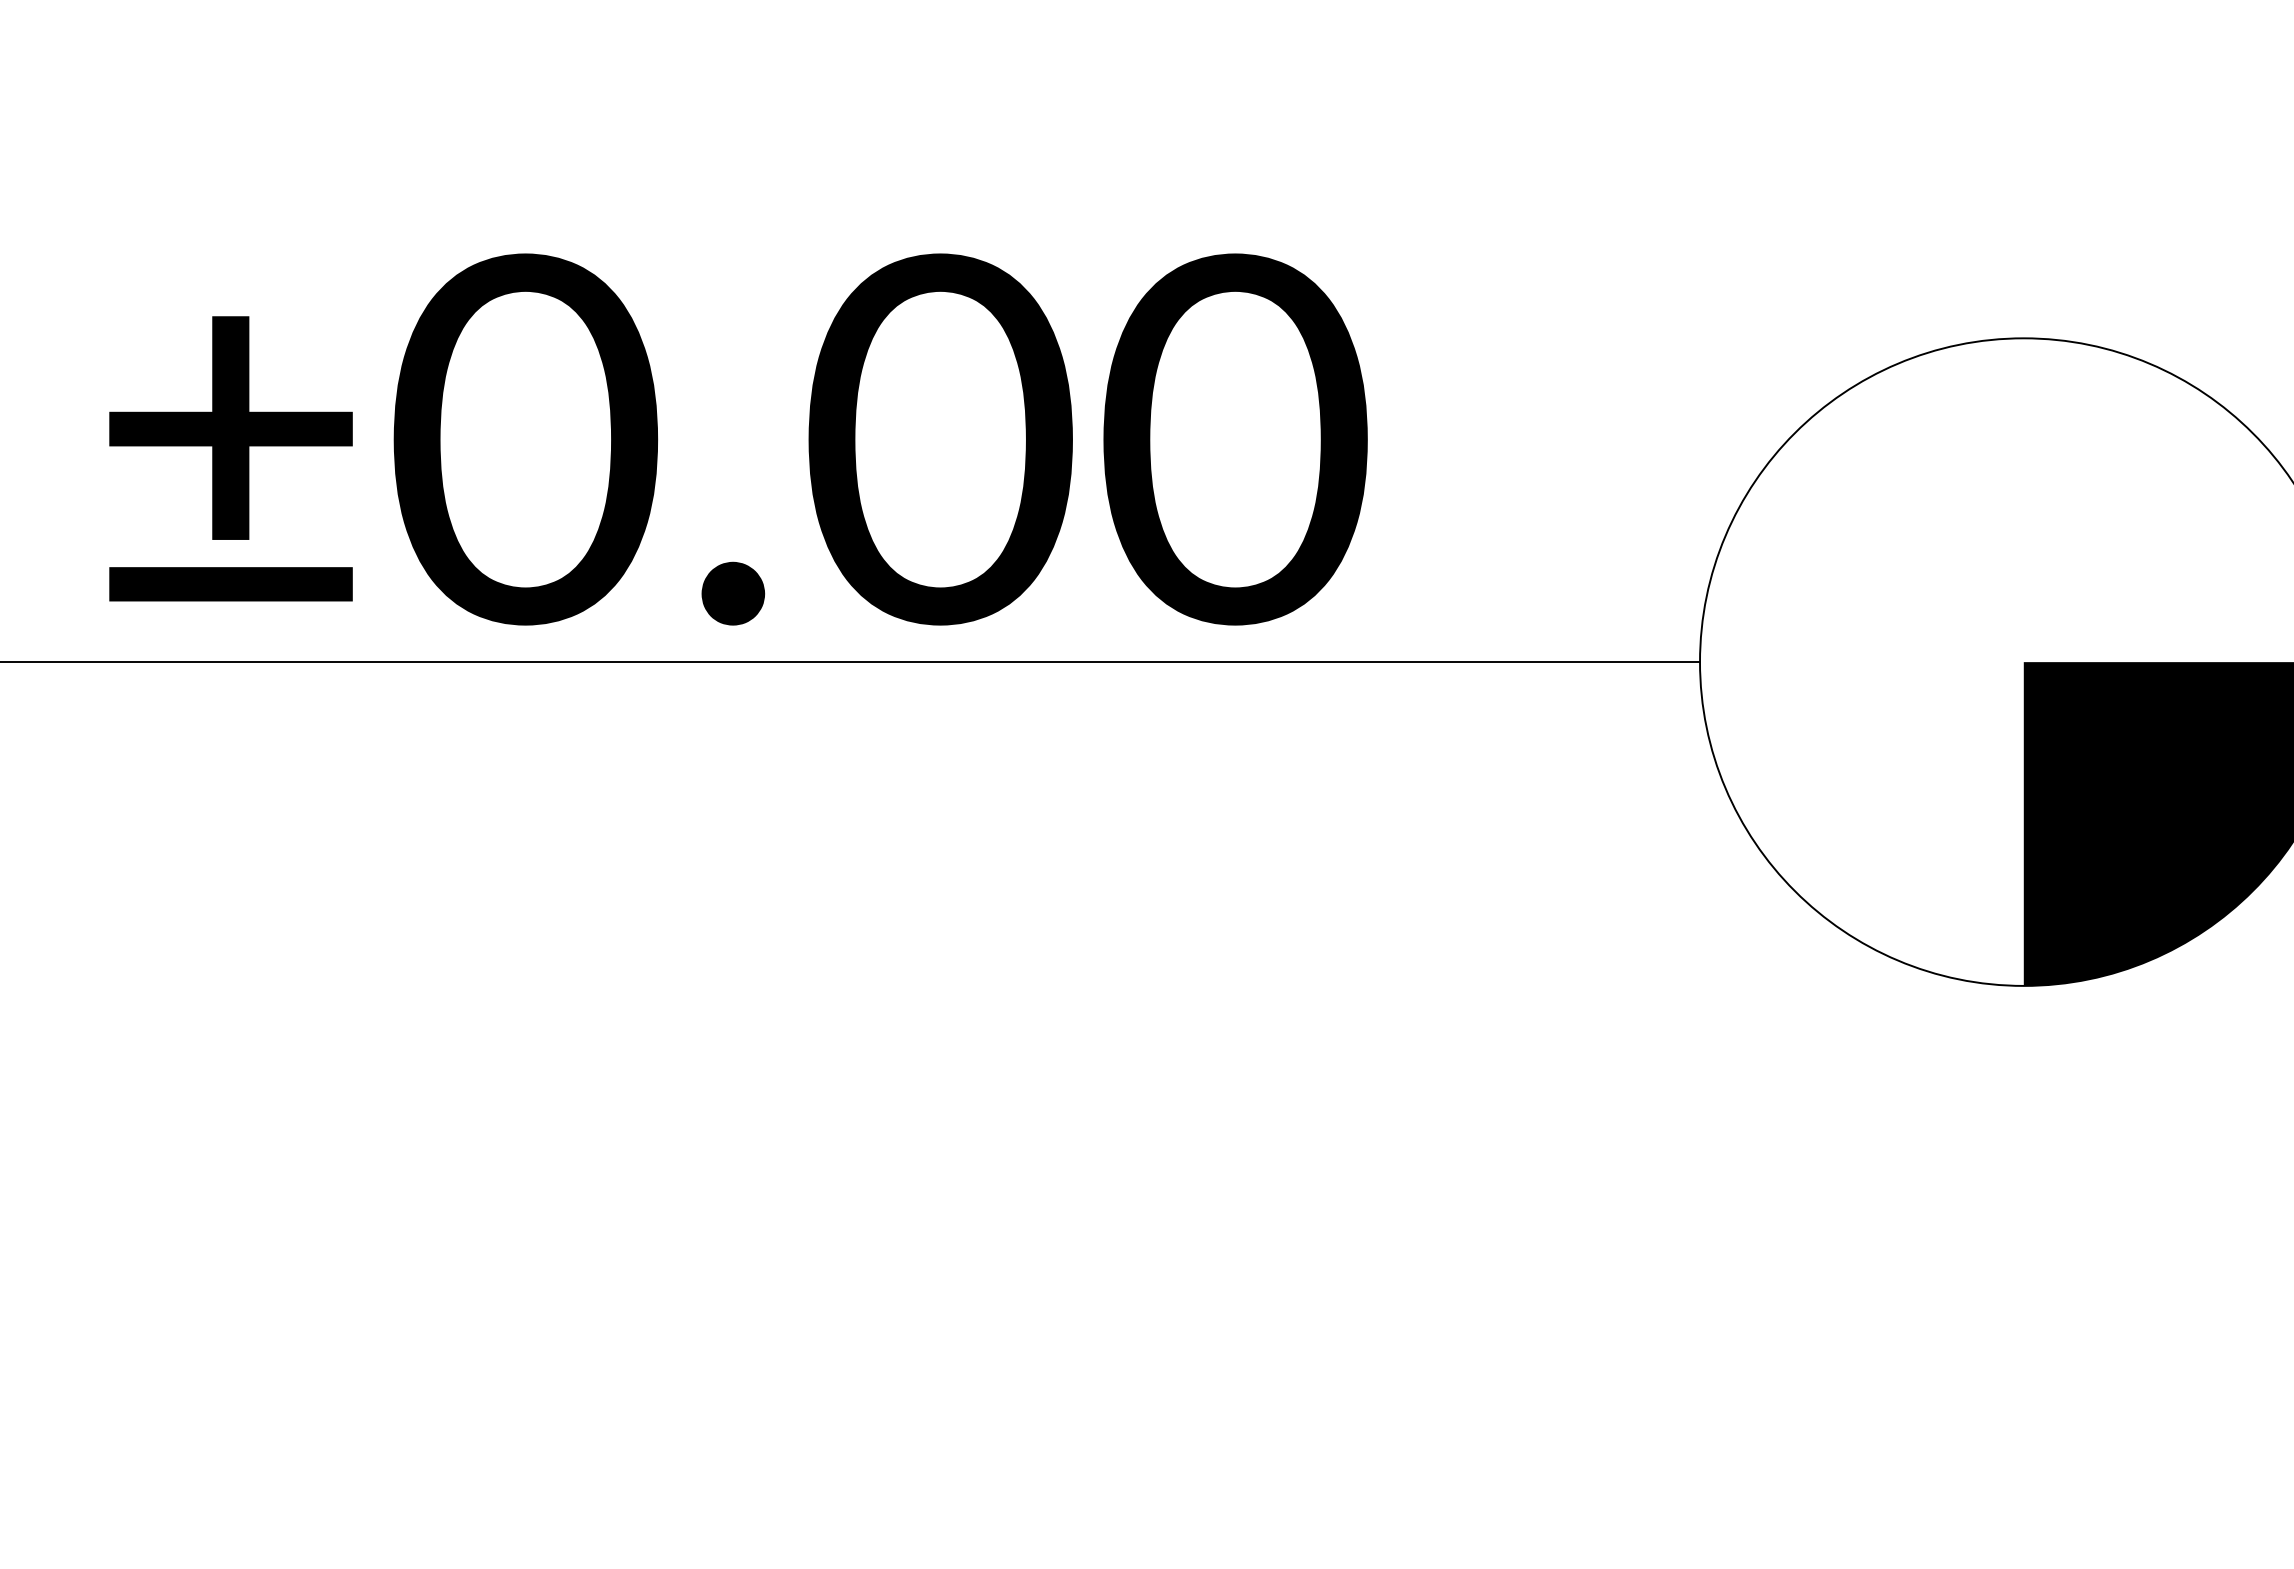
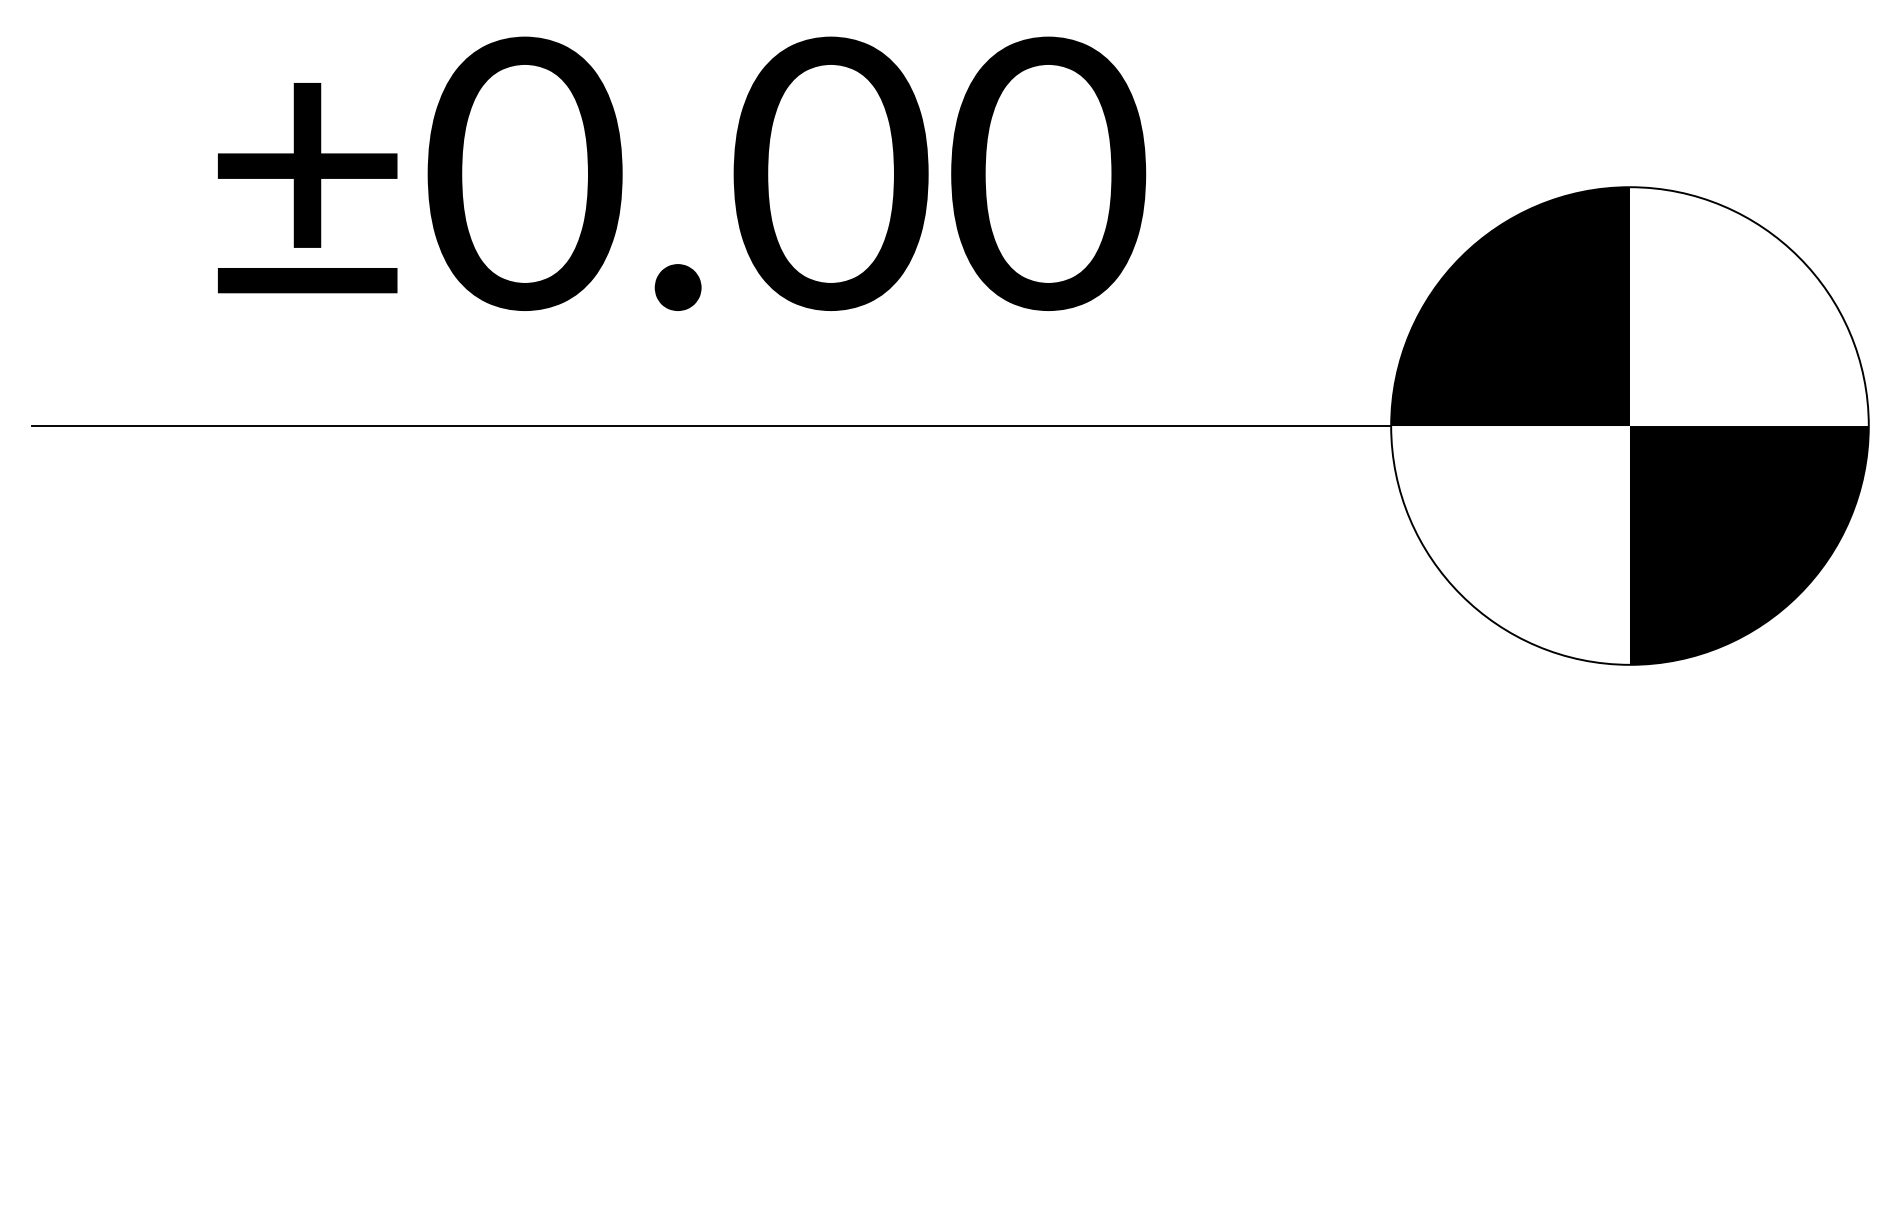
text: (739, 439) -> (682, 173), moved
fill: (1861, 500) -> (1510, 306), added

